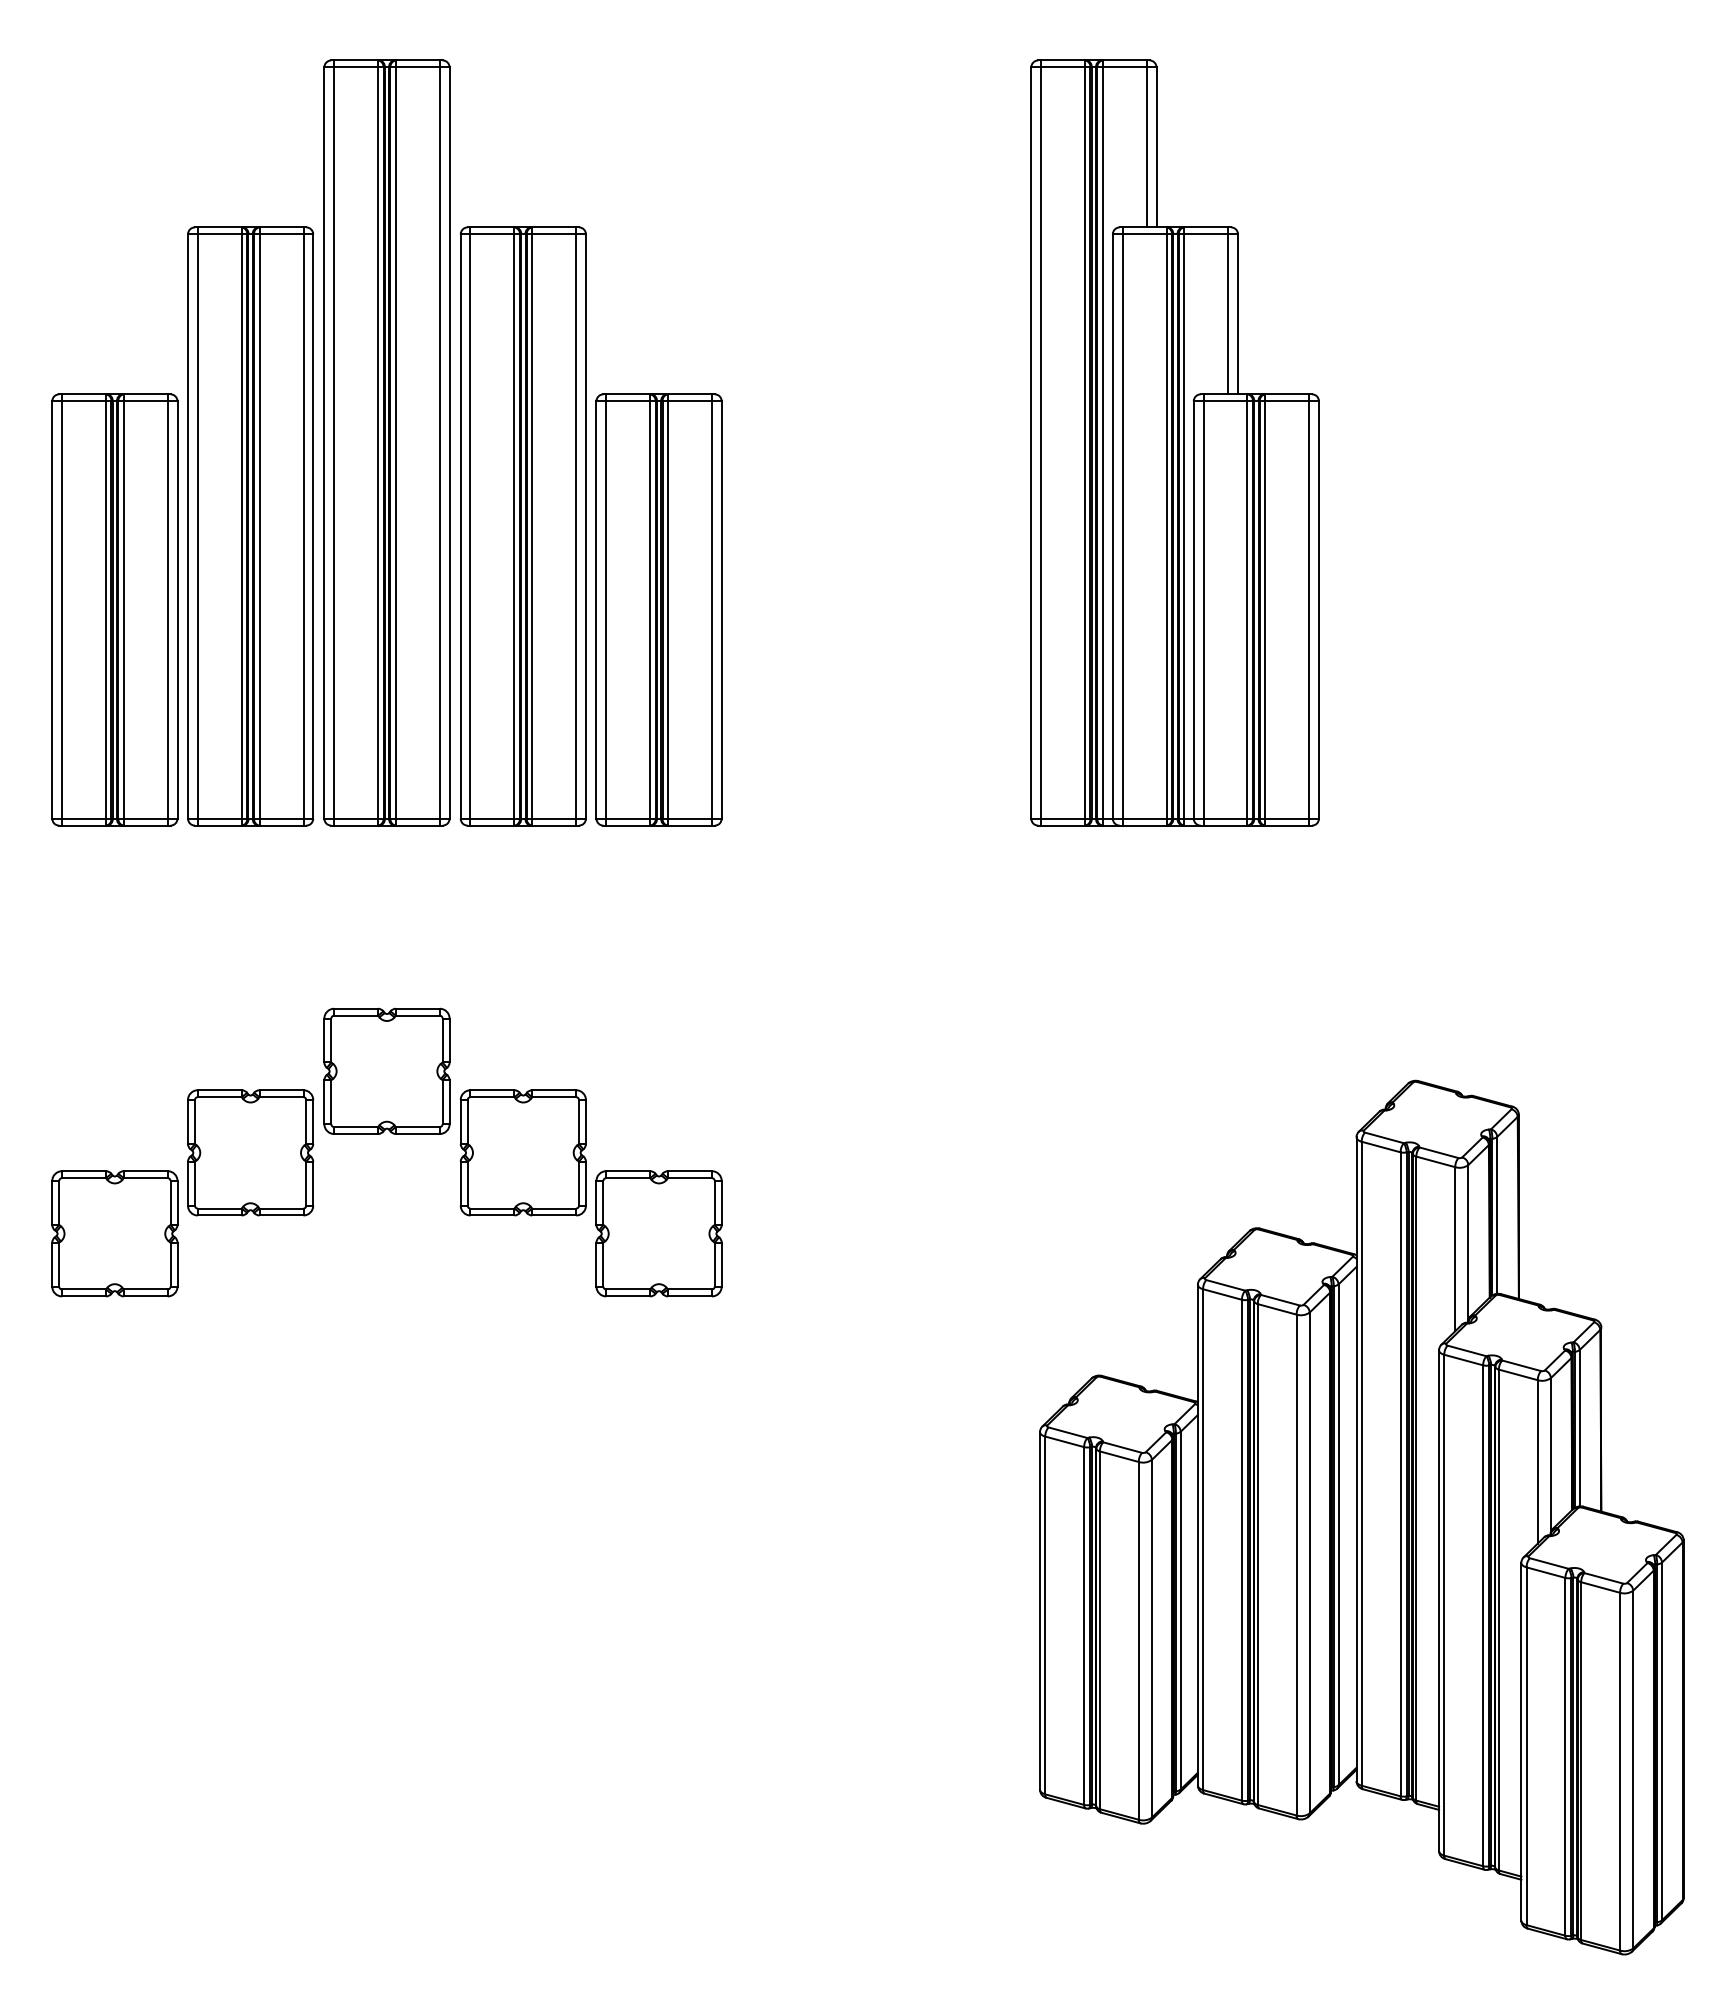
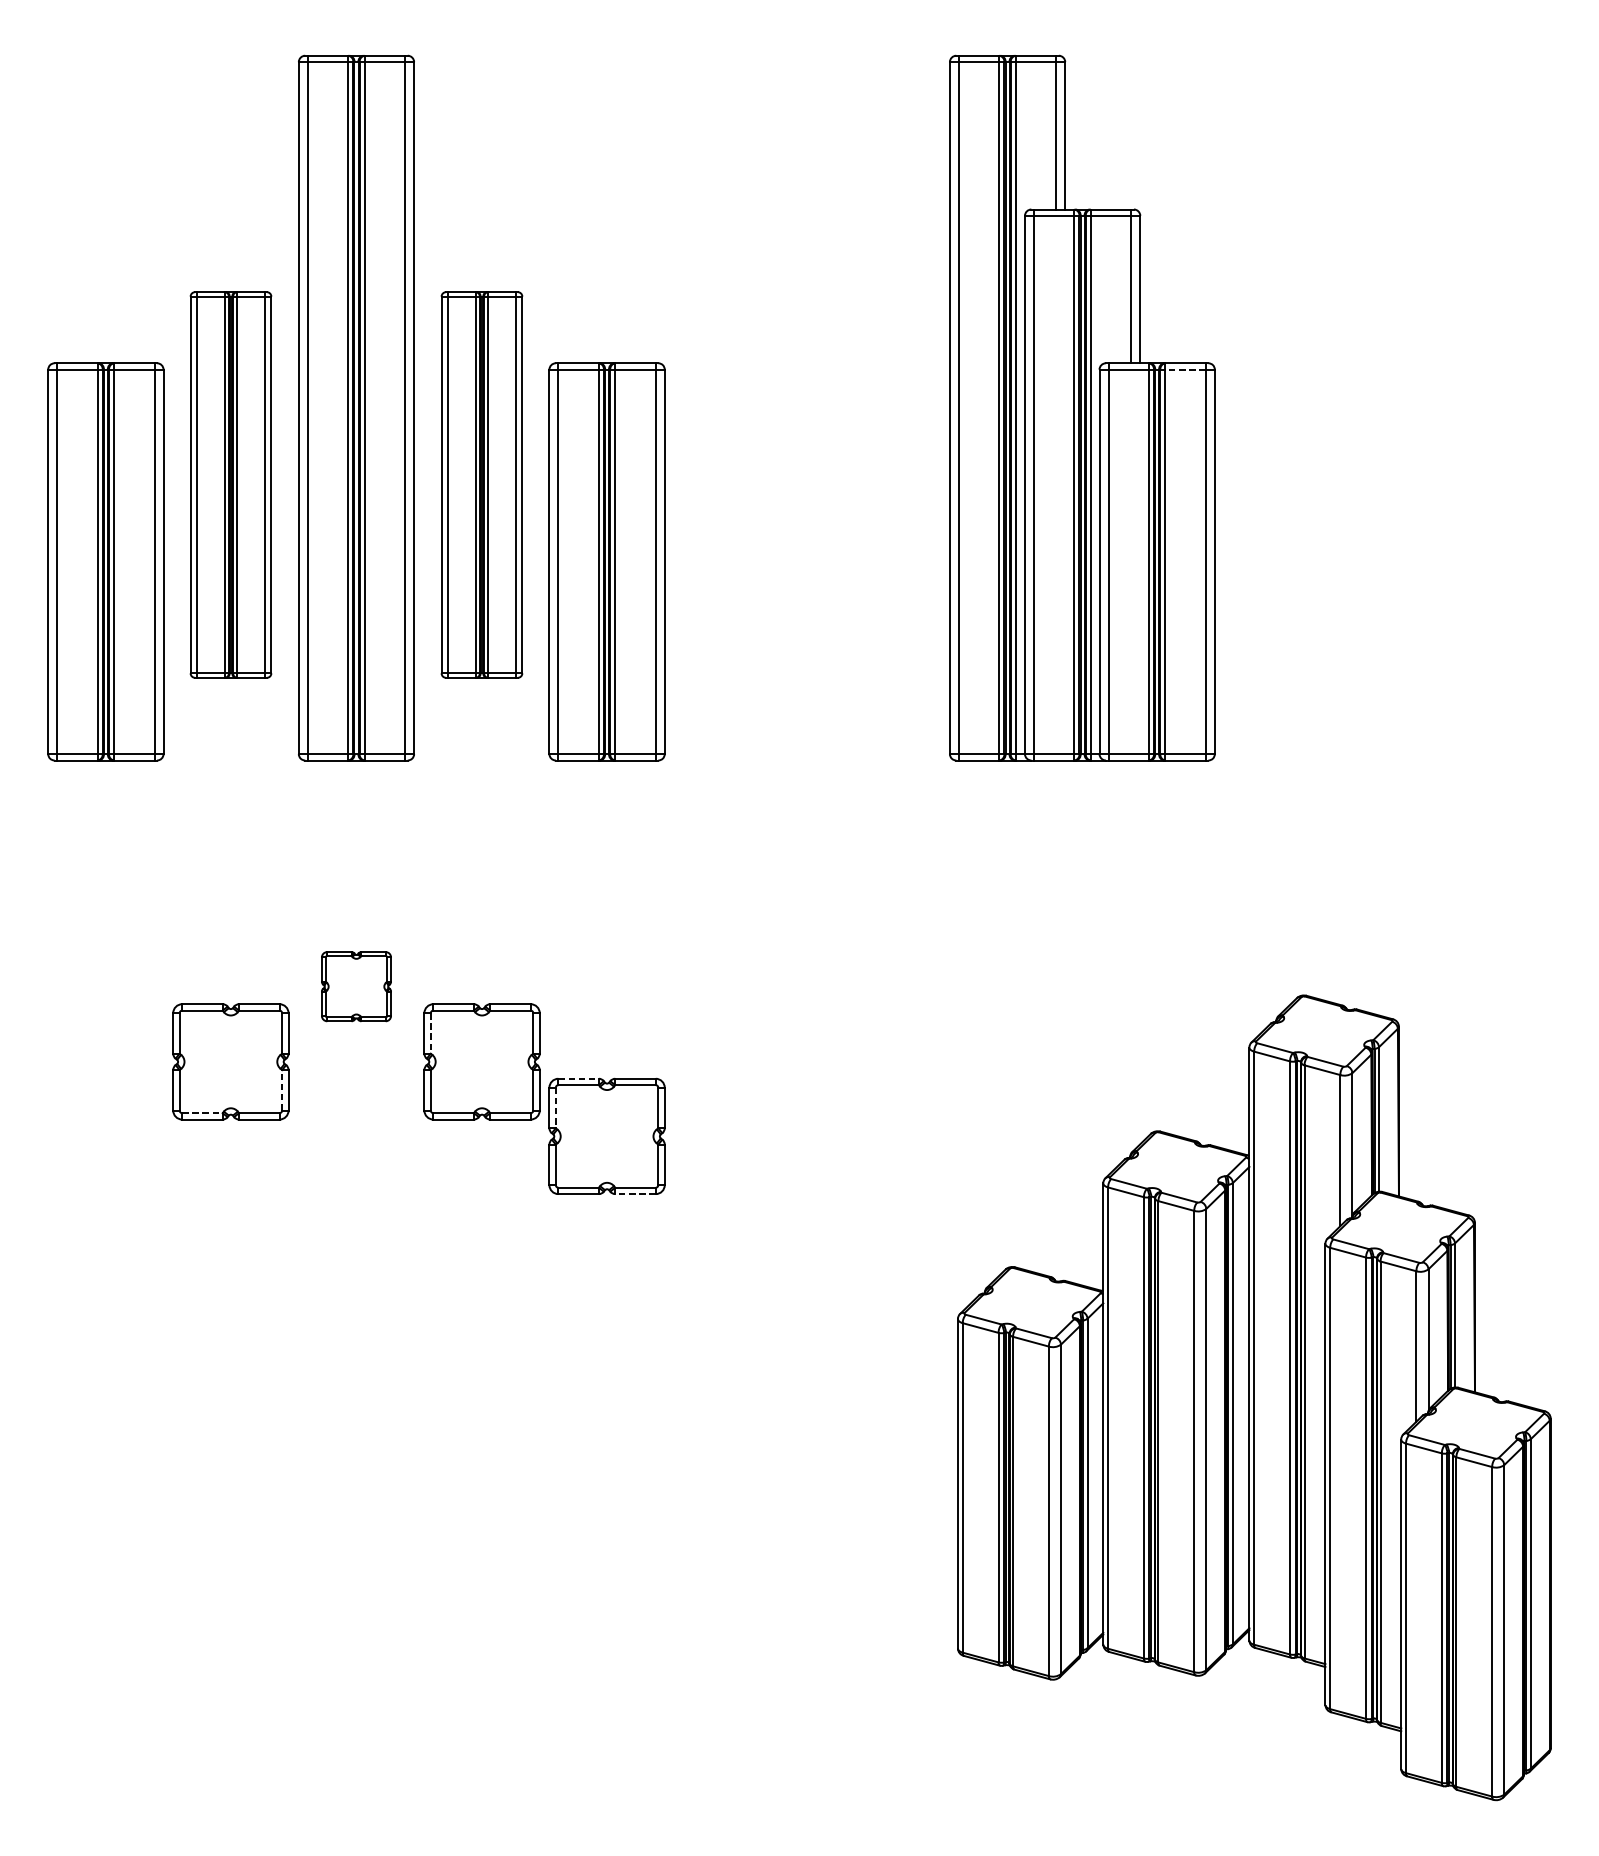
line: (1287, 401) -> (1185, 369), solid -> dashed
part: (250, 526) -> (230, 484), size x0.7
part: (522, 526) -> (481, 484), size x0.7
part: (386, 1070) -> (356, 986), size x0.6
line: (467, 1121) -> (430, 1032), solid -> dashed
line: (628, 1171) -> (578, 1079), solid -> dashed
line: (306, 1183) -> (282, 1090), solid -> dashed
line: (603, 1202) -> (555, 1107), solid -> dashed
line: (219, 1208) -> (202, 1113), solid -> dashed
part: (114, 1233) -> (105, 1136), removed
line: (689, 1296) -> (635, 1194), solid -> dashed

